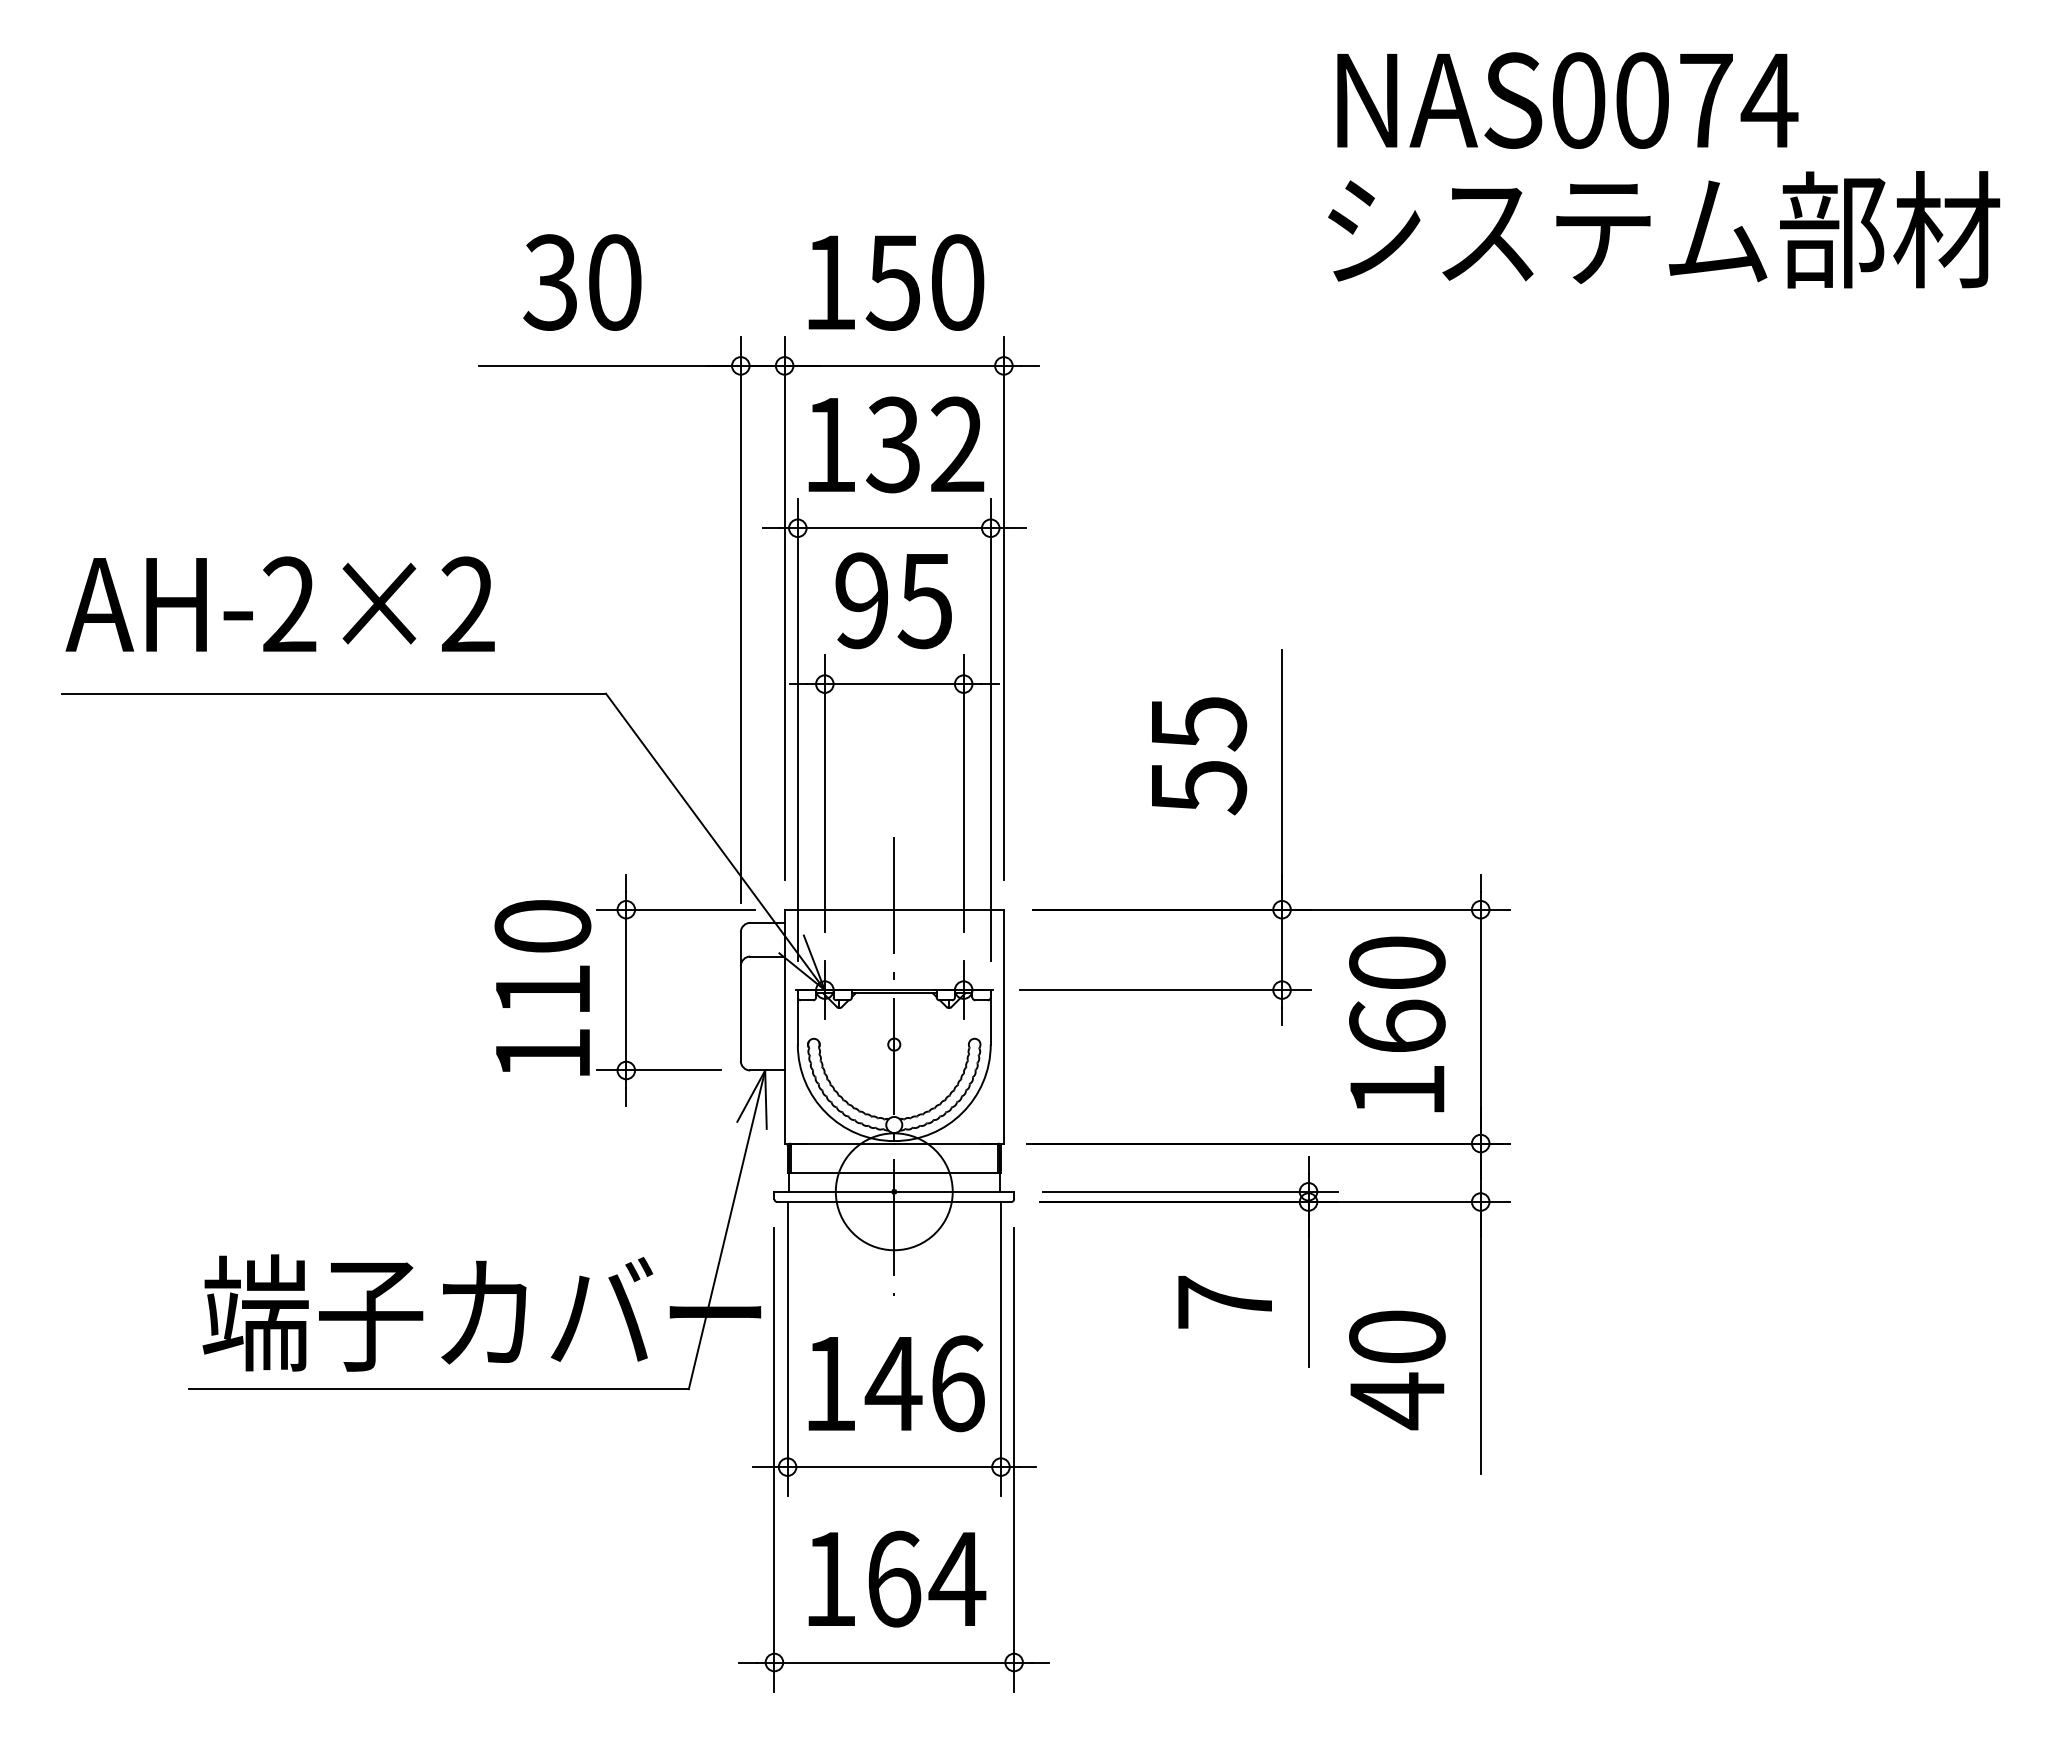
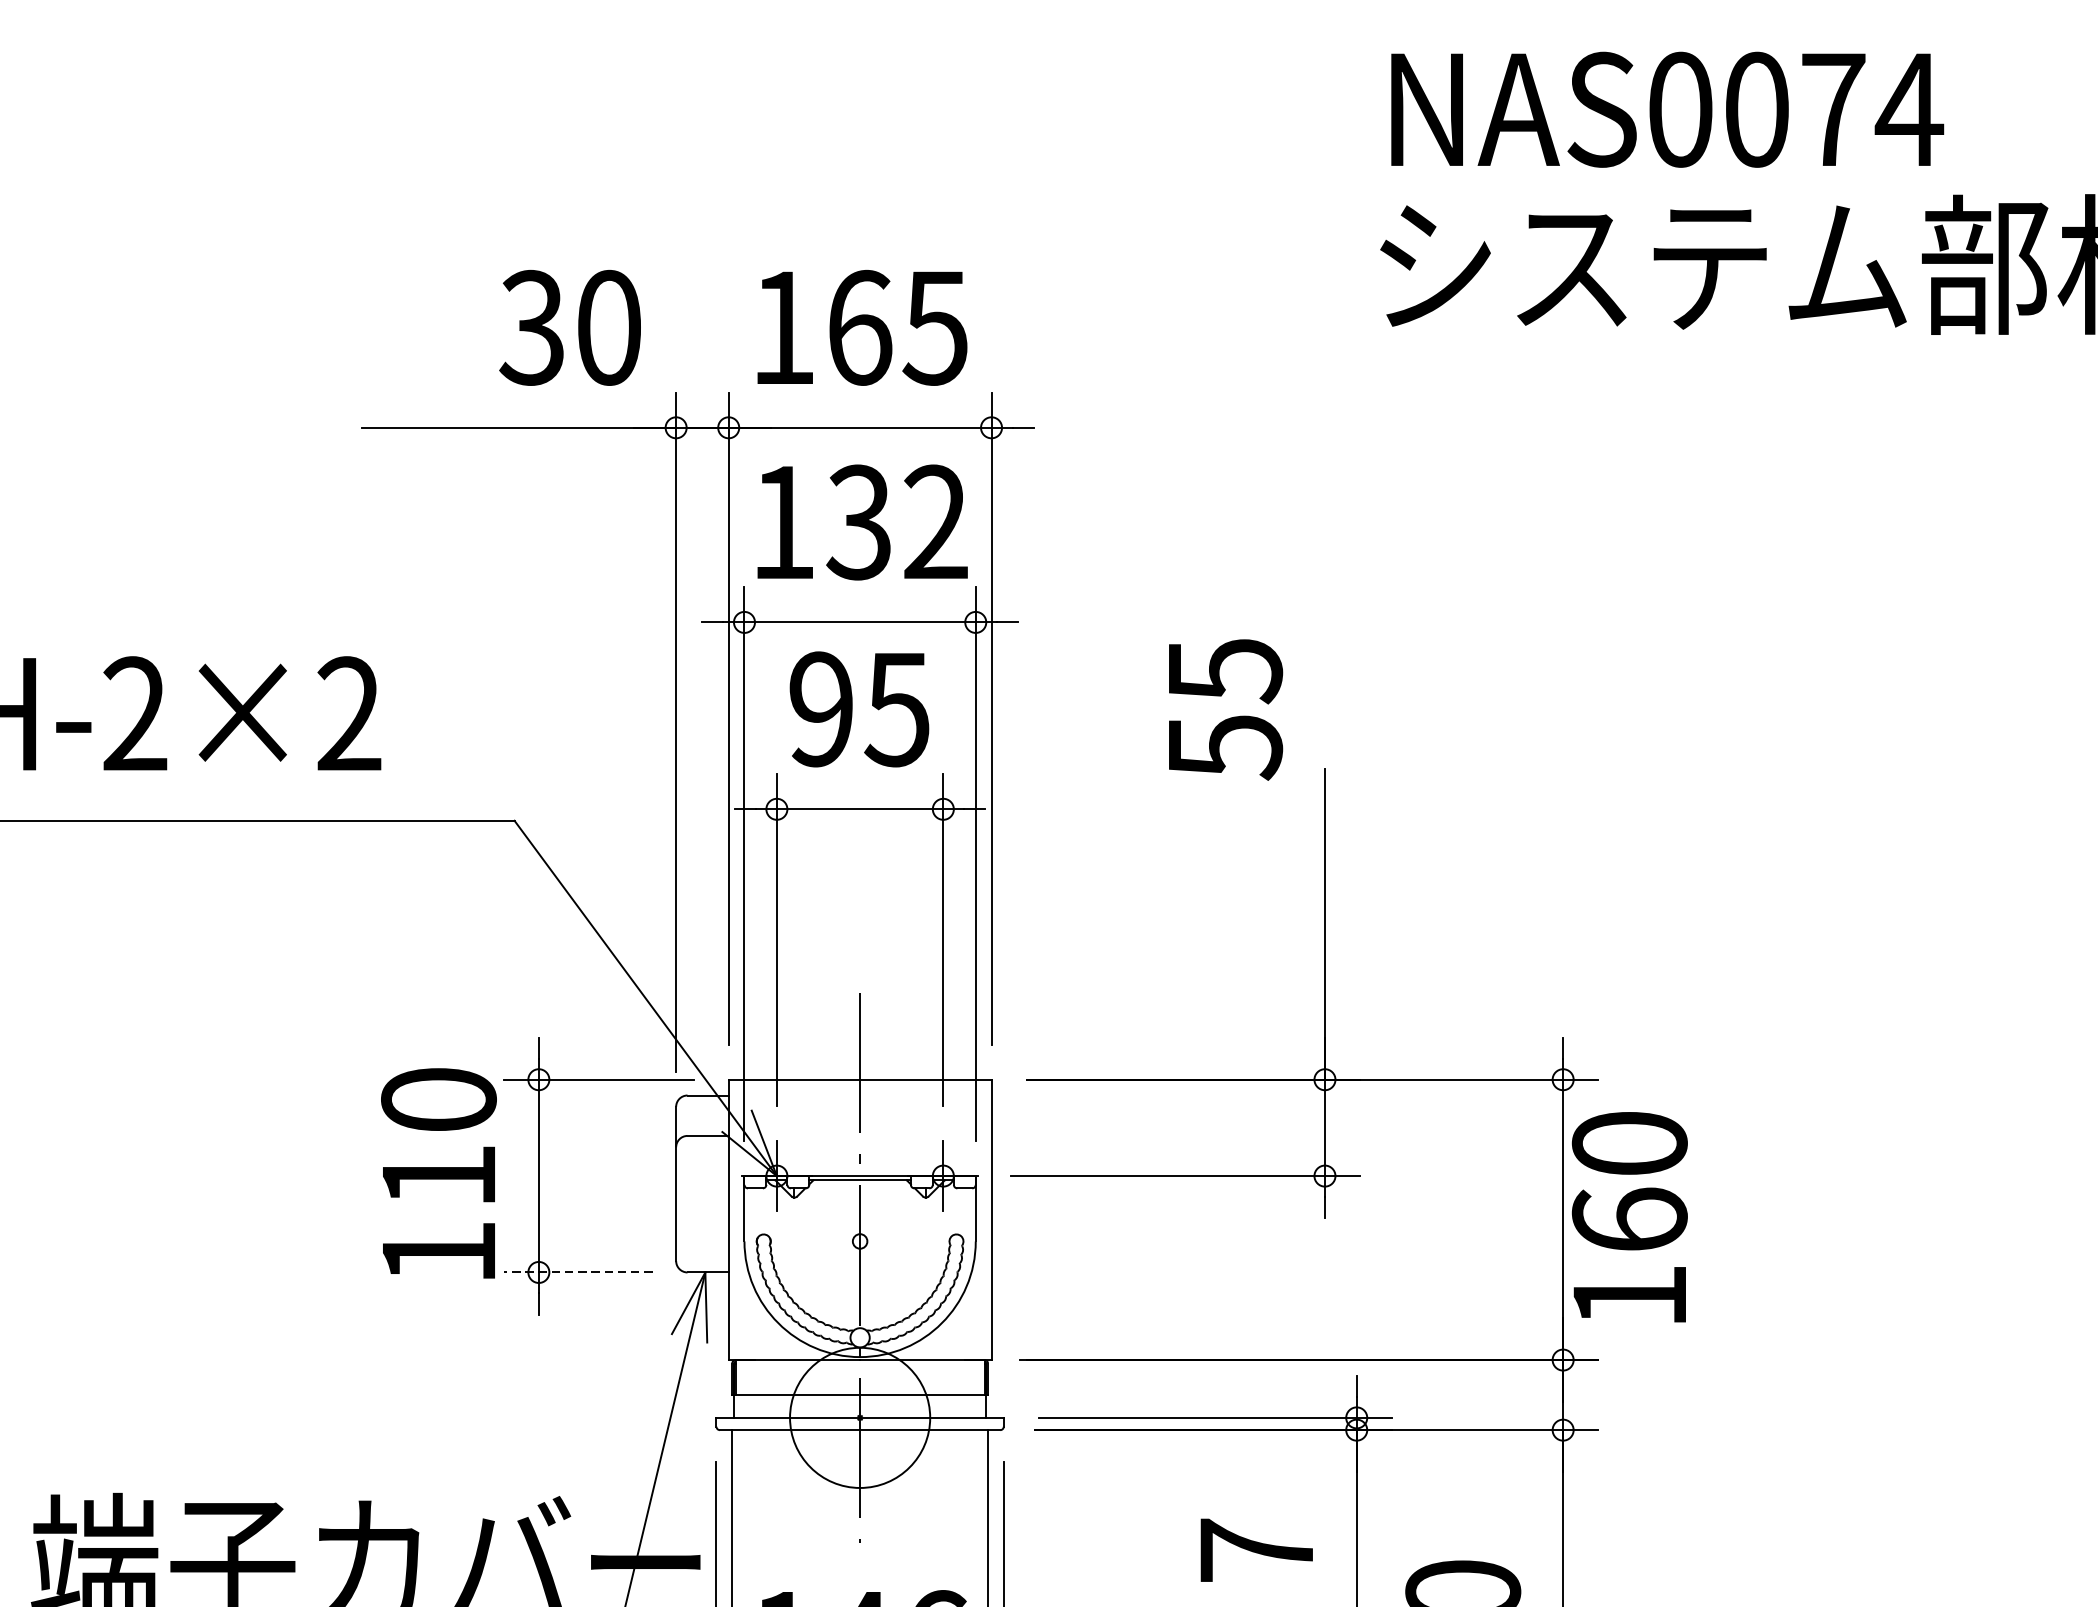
text: (582, 282) -> (570, 327), moved
text: (924, 282) -> (896, 327), 150 -> 165
text: (1199, 756) -> (1226, 710), moved
text: (1397, 1024) -> (1630, 1217), moved
line: (658, 1070) -> (577, 1272), solid -> dashed

